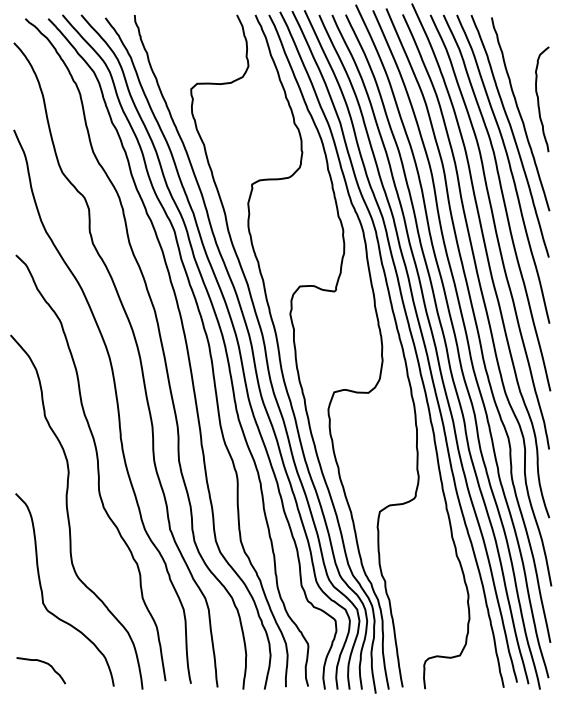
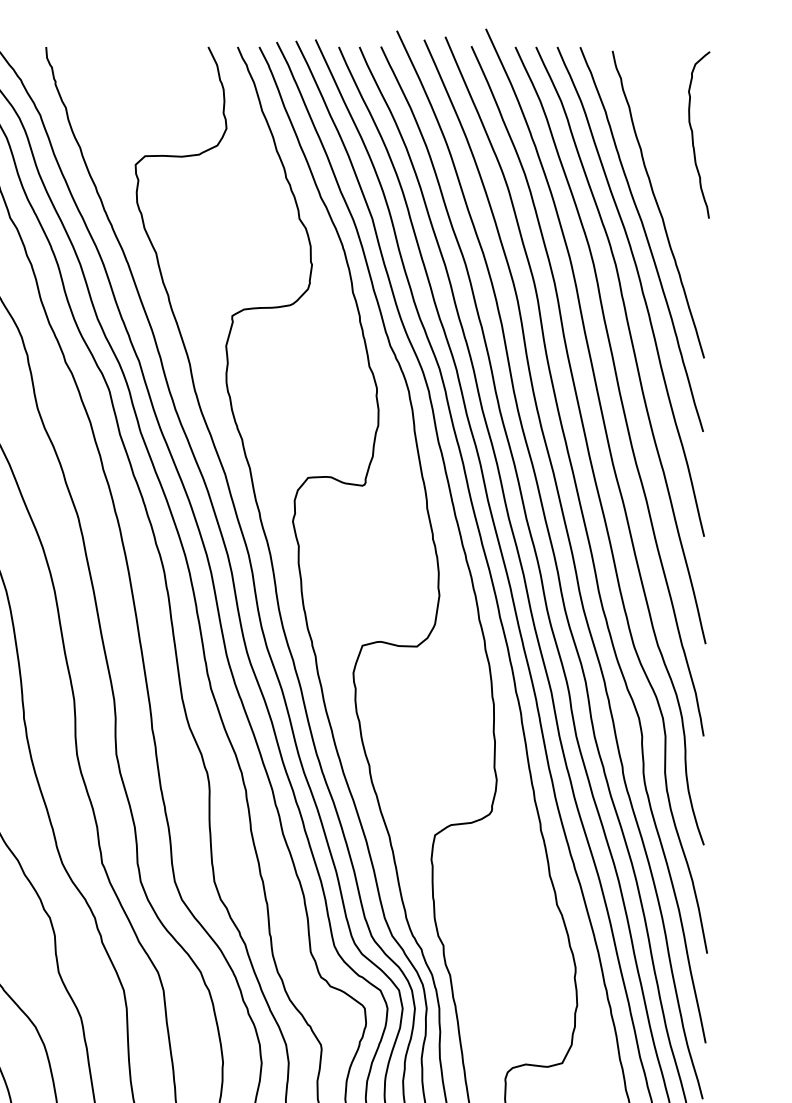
curve: (539, 101) -> (694, 138), moved

